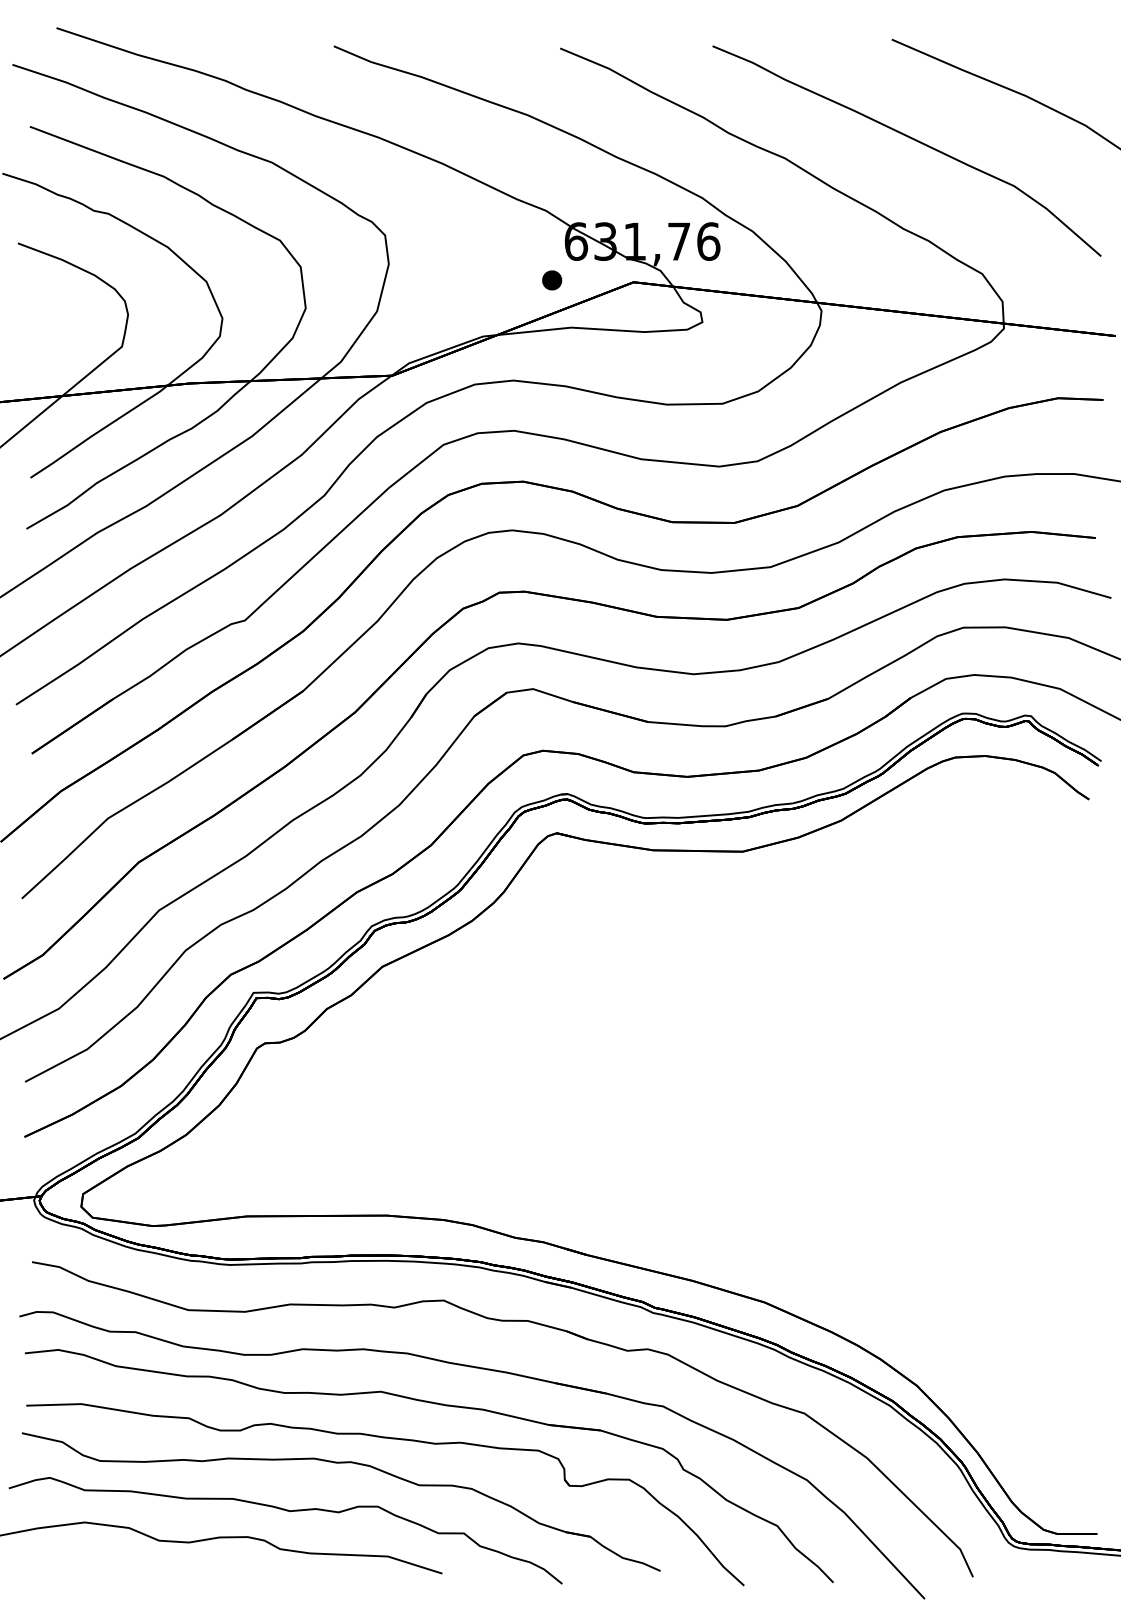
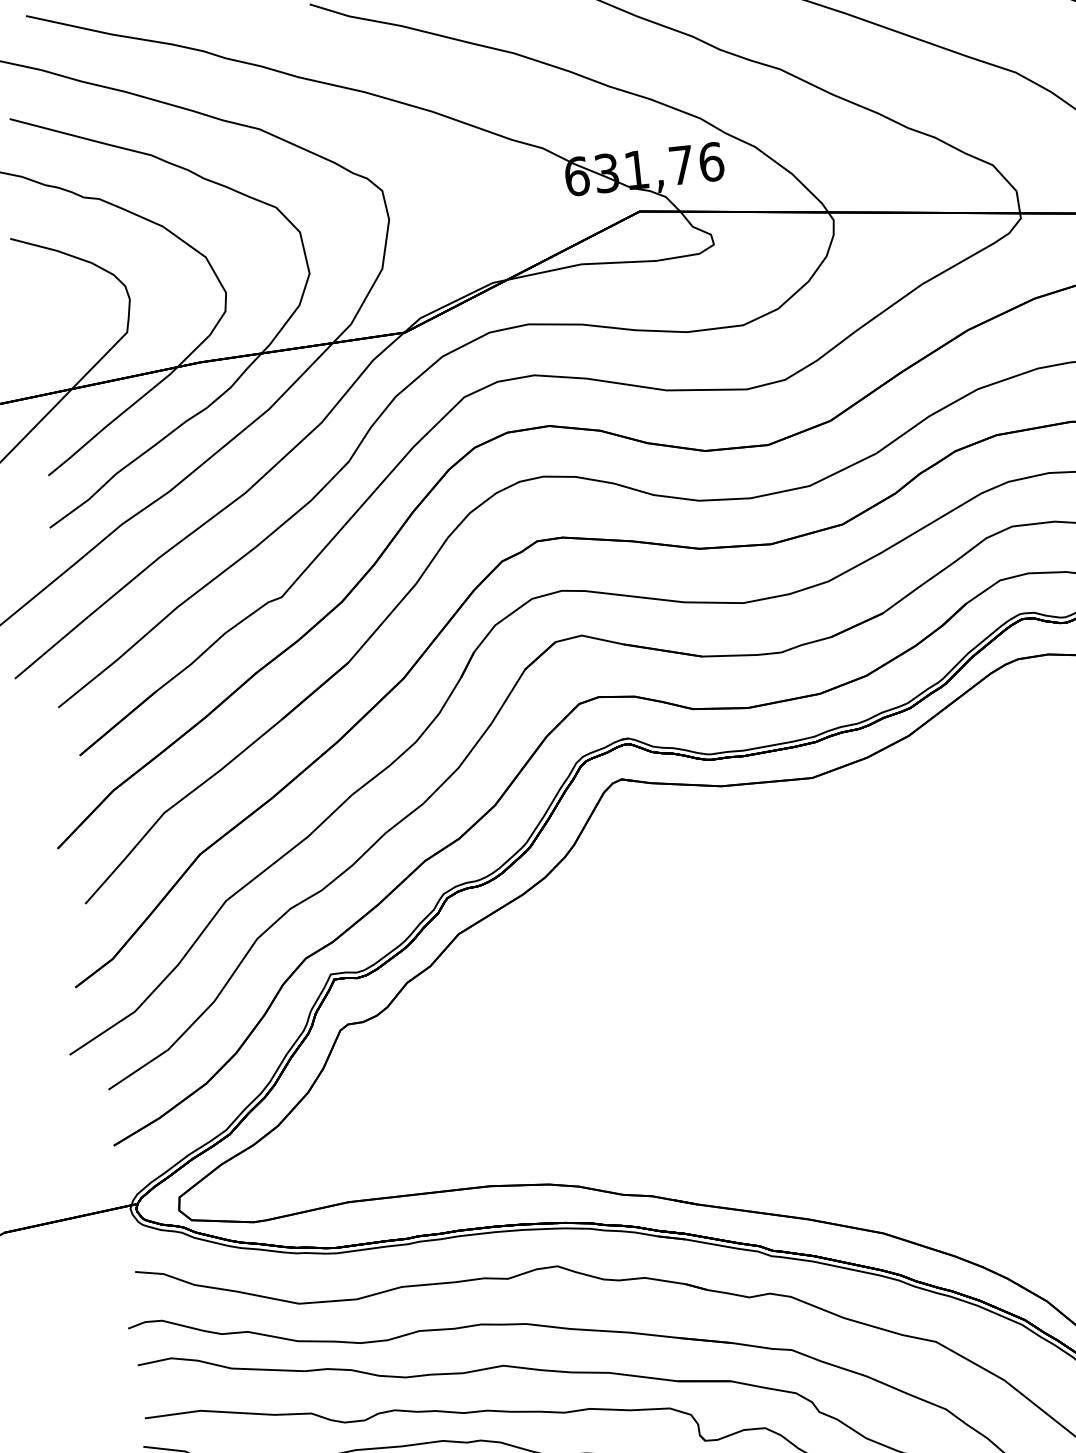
part: (552, 280) -> (557, 218), removed

